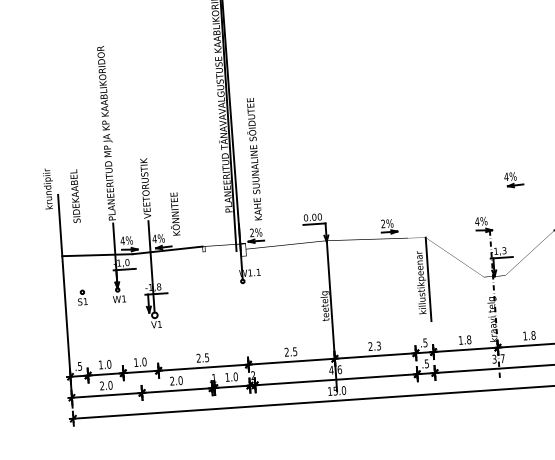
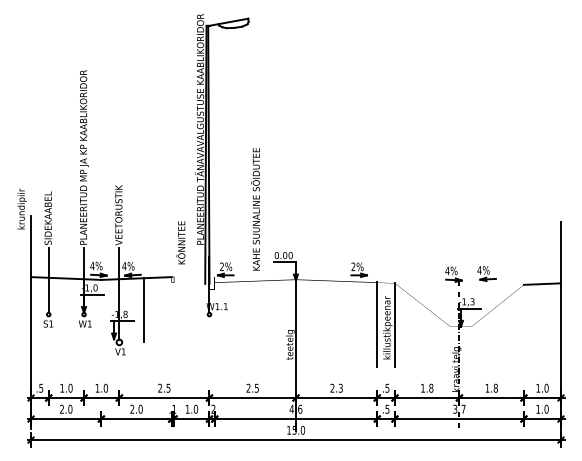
text: (253, 159) -> (255, 209), moved
part: (513, 179) -> (486, 273), moved
text: (174, 213) -> (180, 242), moved
line: (79, 258) -> (48, 280), added
line: (411, 279) -> (377, 324), added
line: (177, 280) -> (144, 309), added

